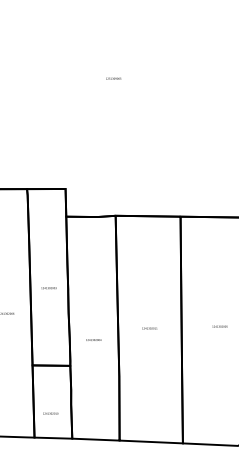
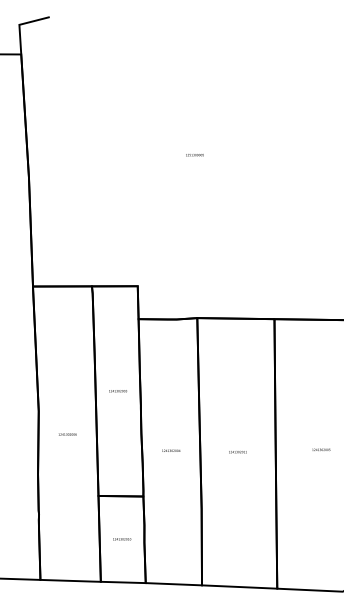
text: (48, 288) -> (117, 391), moved
text: (93, 339) -> (171, 450), moved
text: (51, 413) -> (122, 539), moved

